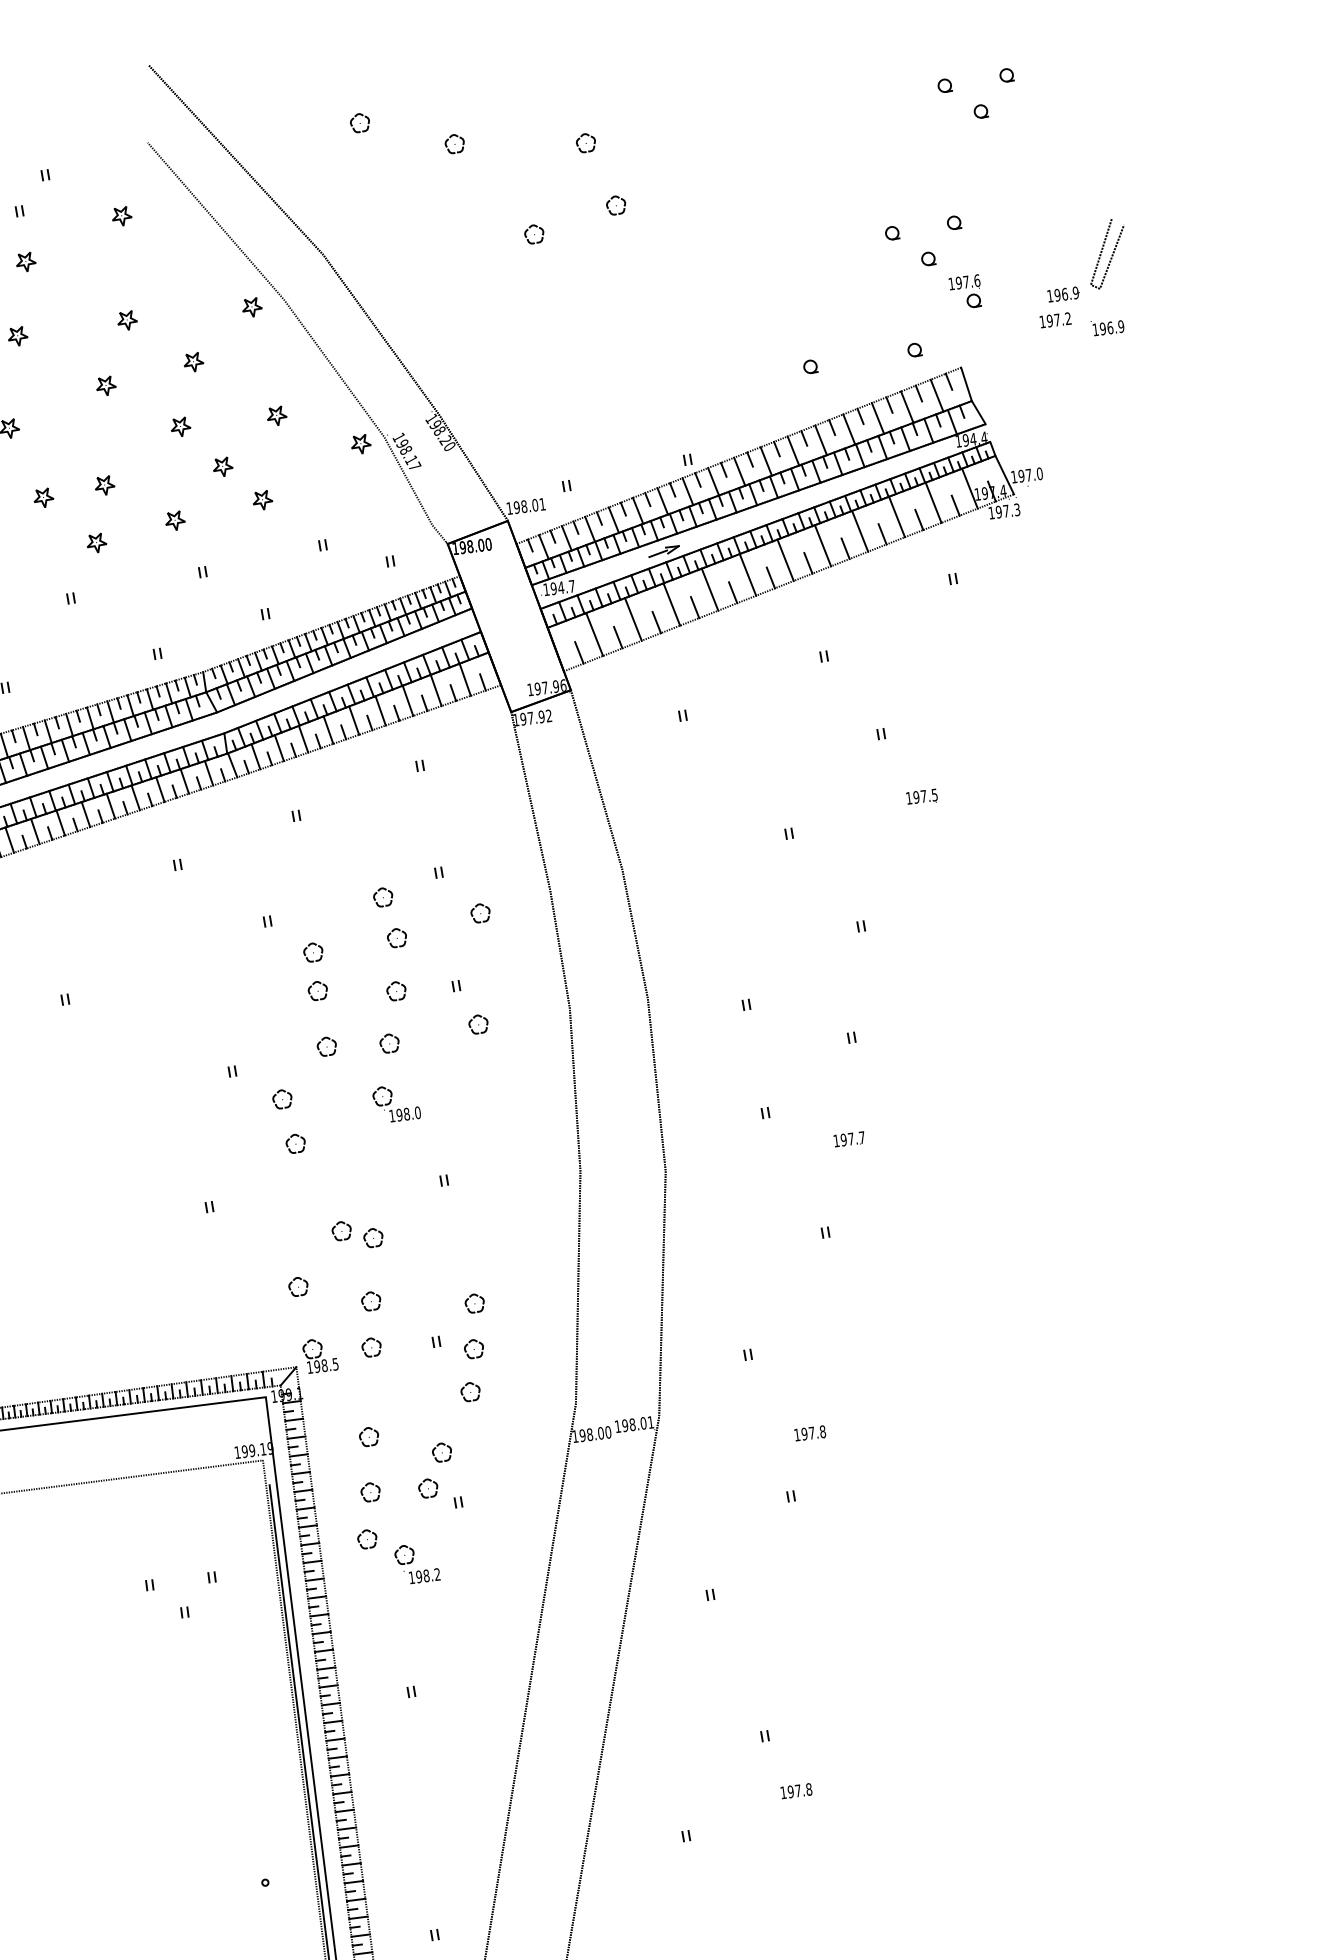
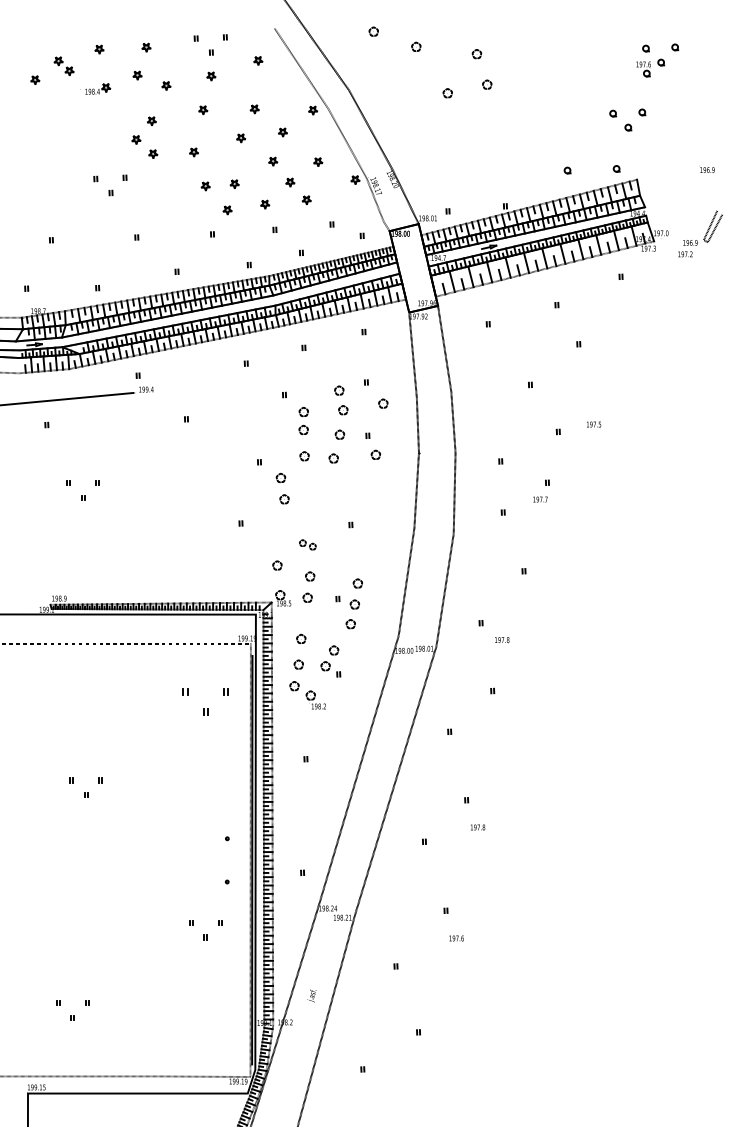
part: (1082, 271) -> (700, 233), moved
part: (965, 293) -> (643, 69), moved
text: (923, 796) -> (594, 424), moved
part: (394, 1103) -> (332, 486), removed
text: (849, 1139) -> (540, 499), moved
part: (356, 1233) -> (307, 544), size x0.7
text: (810, 1434) -> (502, 640), moved
part: (181, 1595) -> (205, 701), size x1.4

